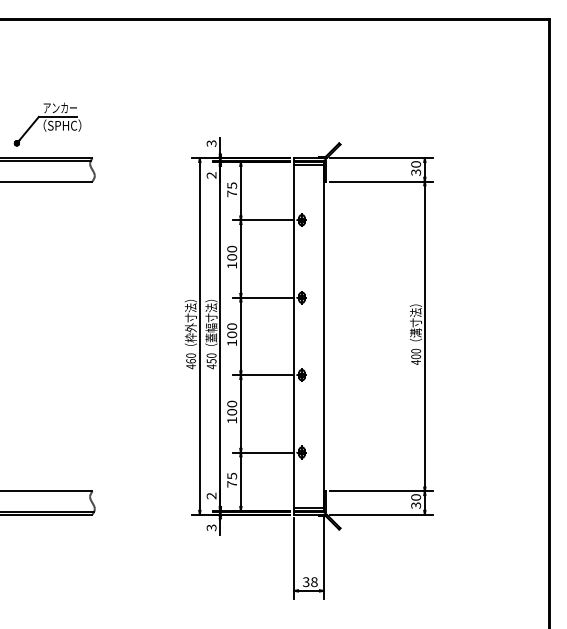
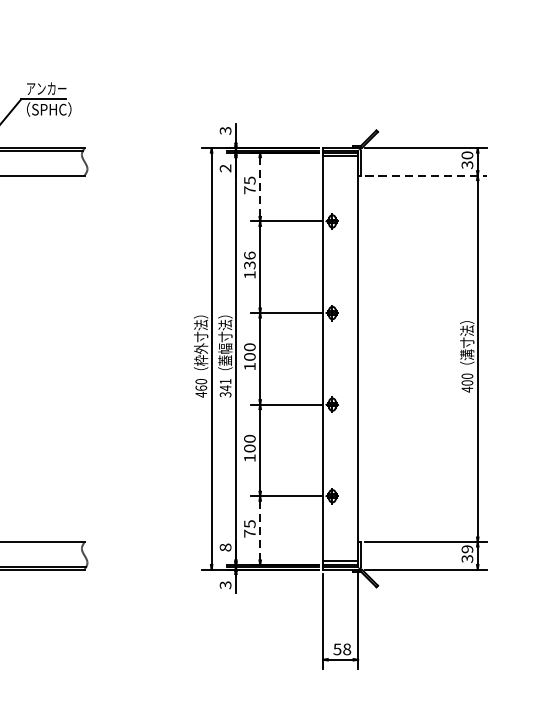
line: (381, 181) -> (426, 175), solid -> dashed
line: (240, 190) -> (259, 186), solid -> dashed
text: (231, 252) -> (249, 259), 100 -> 136
text: (211, 361) -> (225, 388), 450 -> 341
line: (240, 482) -> (259, 531), solid -> dashed
text: (211, 495) -> (225, 546), 2 -> 8
text: (415, 497) -> (466, 549), 30 -> 39
text: (306, 581) -> (337, 648), 38 -> 58

